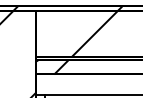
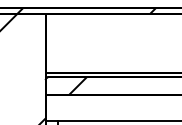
hatch: (94, 33) -> (120, 42), removed

